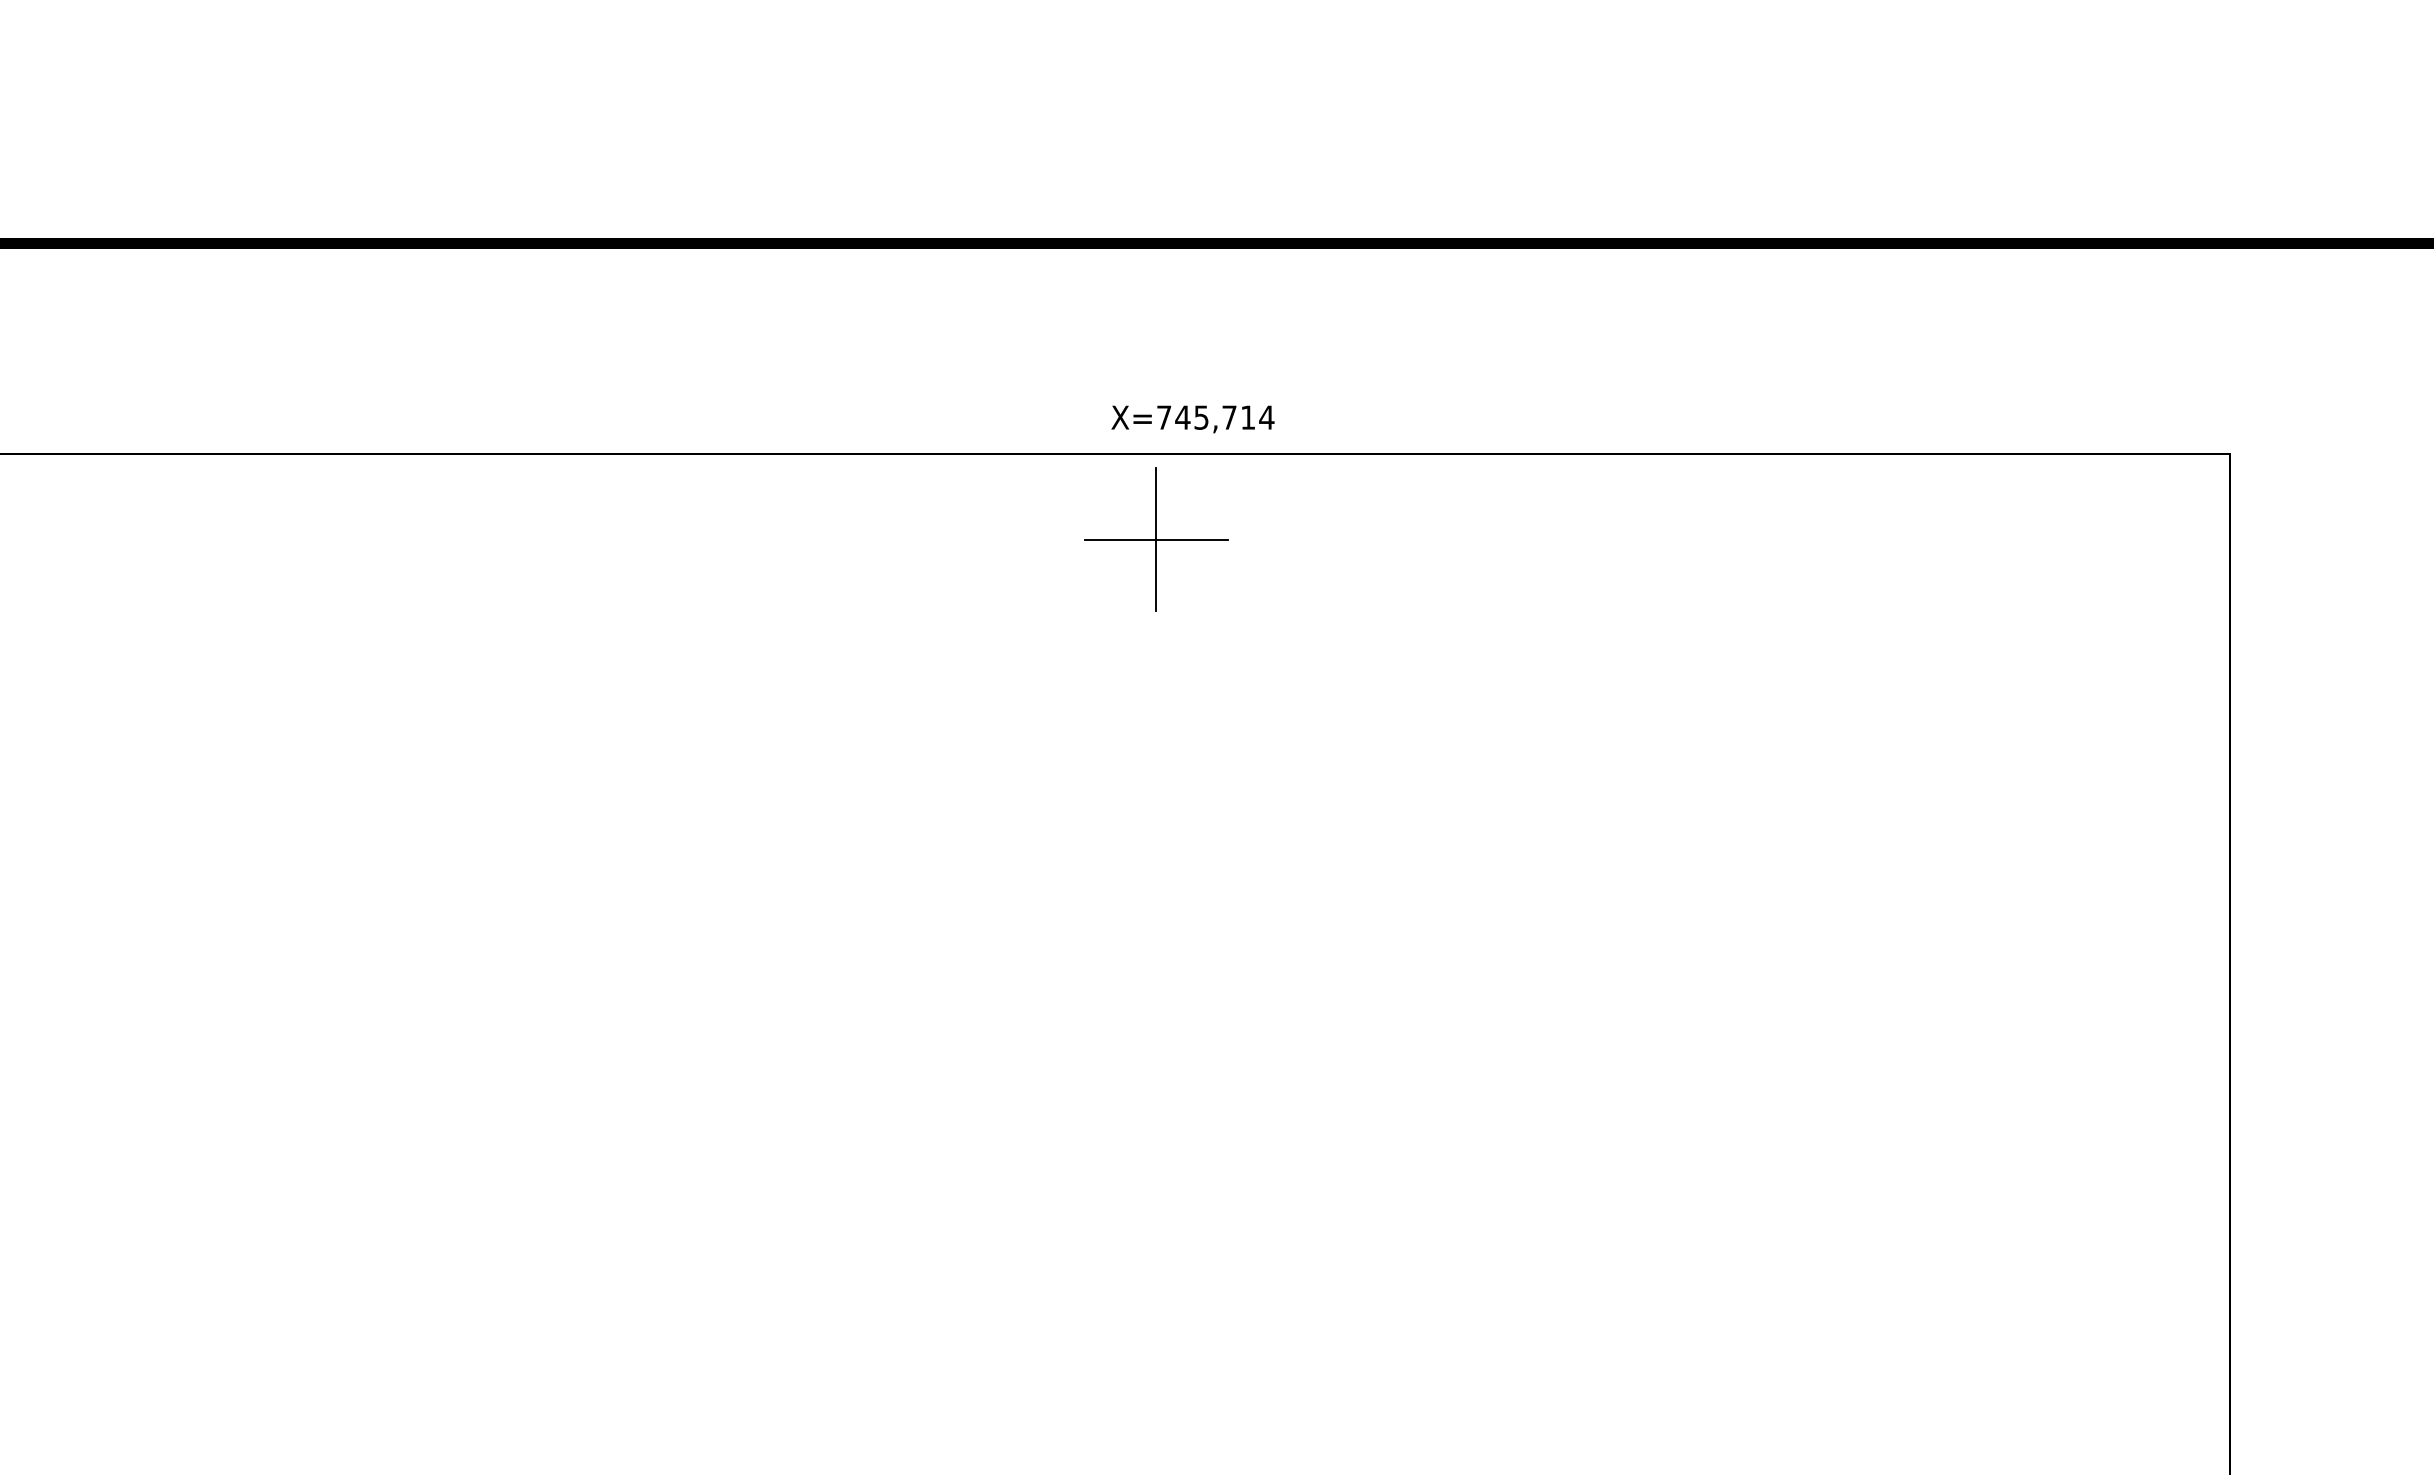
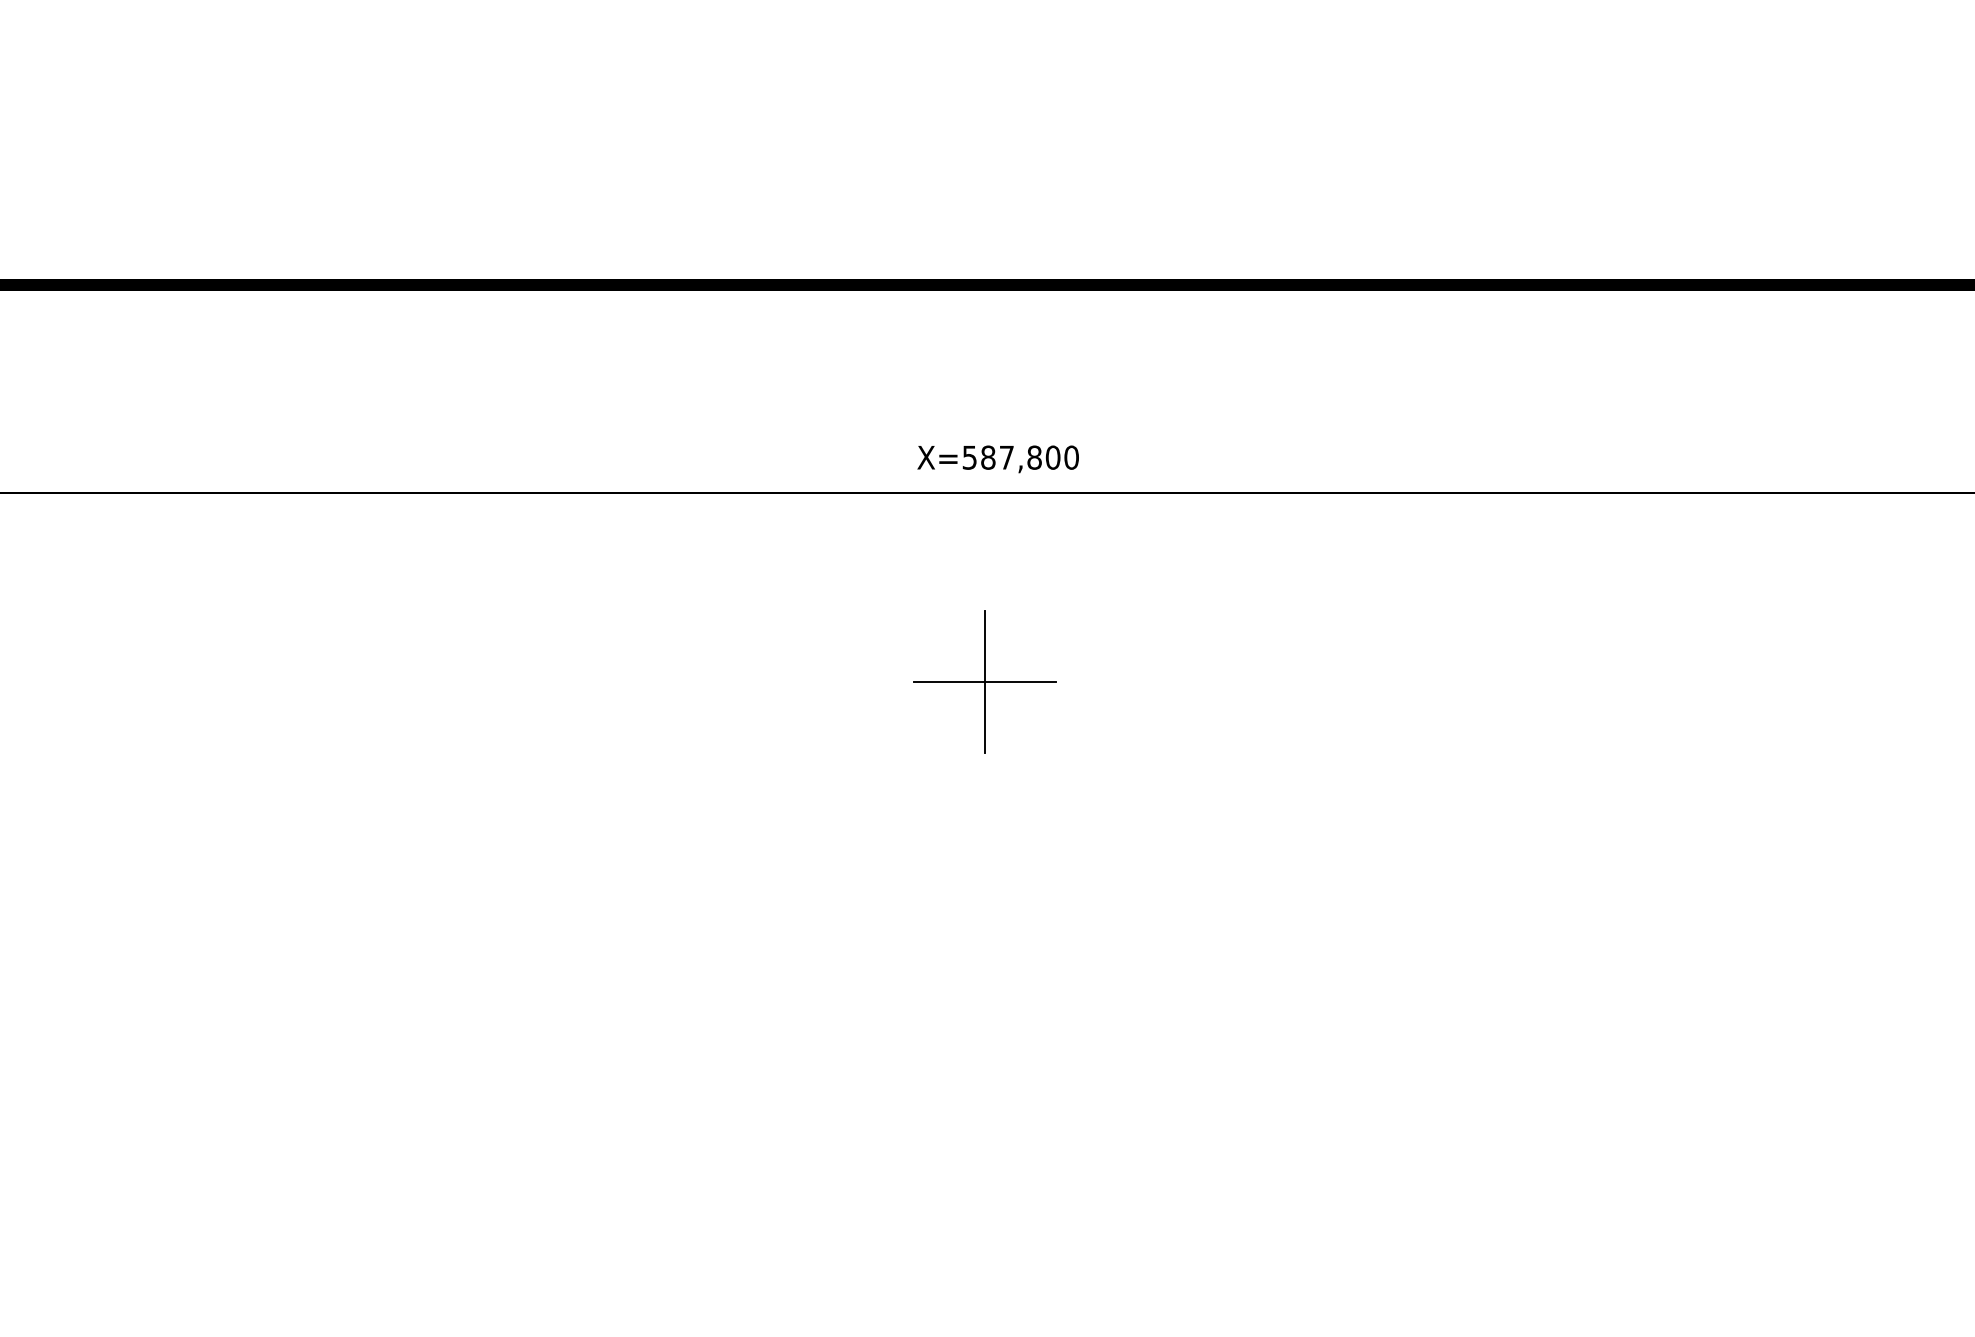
text: (1215, 417) -> (1020, 457), X=745,714 -> X=587,800
part: (1156, 539) -> (984, 681), moved

